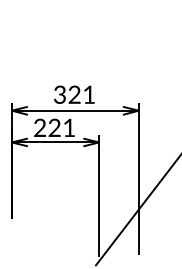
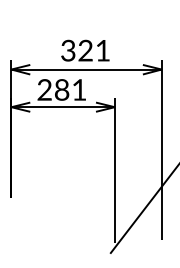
text: (54, 128) -> (61, 90), 221 -> 281

